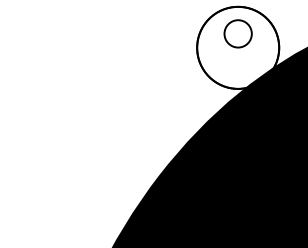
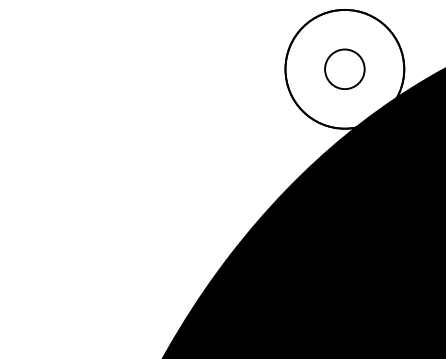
part: (237, 33) -> (343, 68), moved

